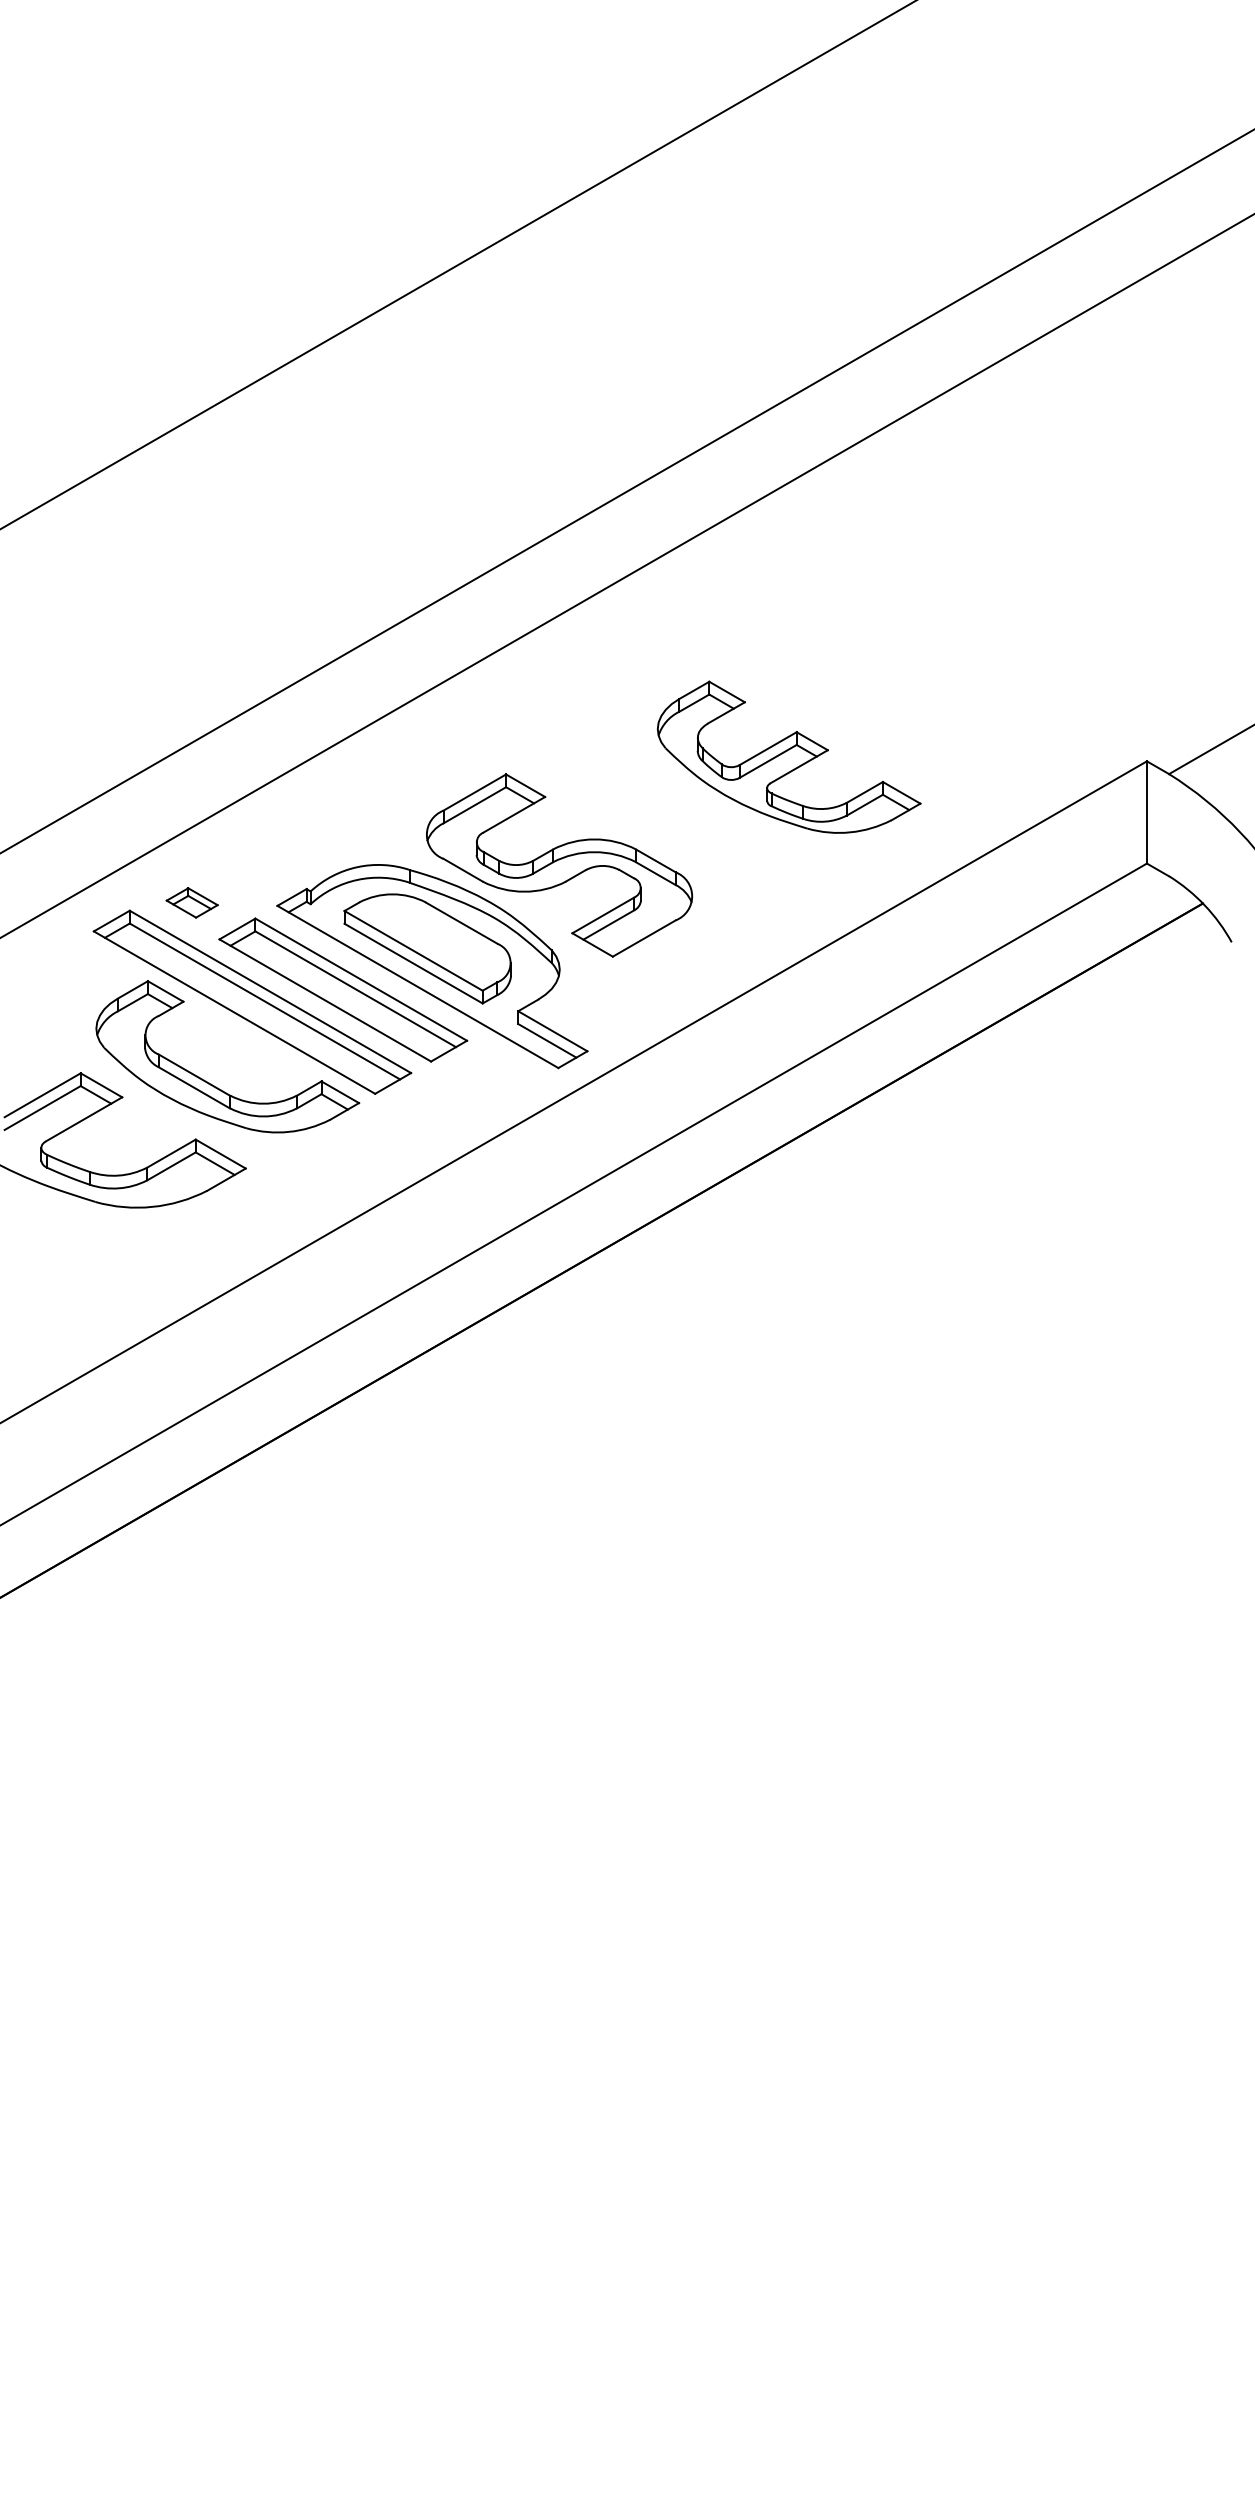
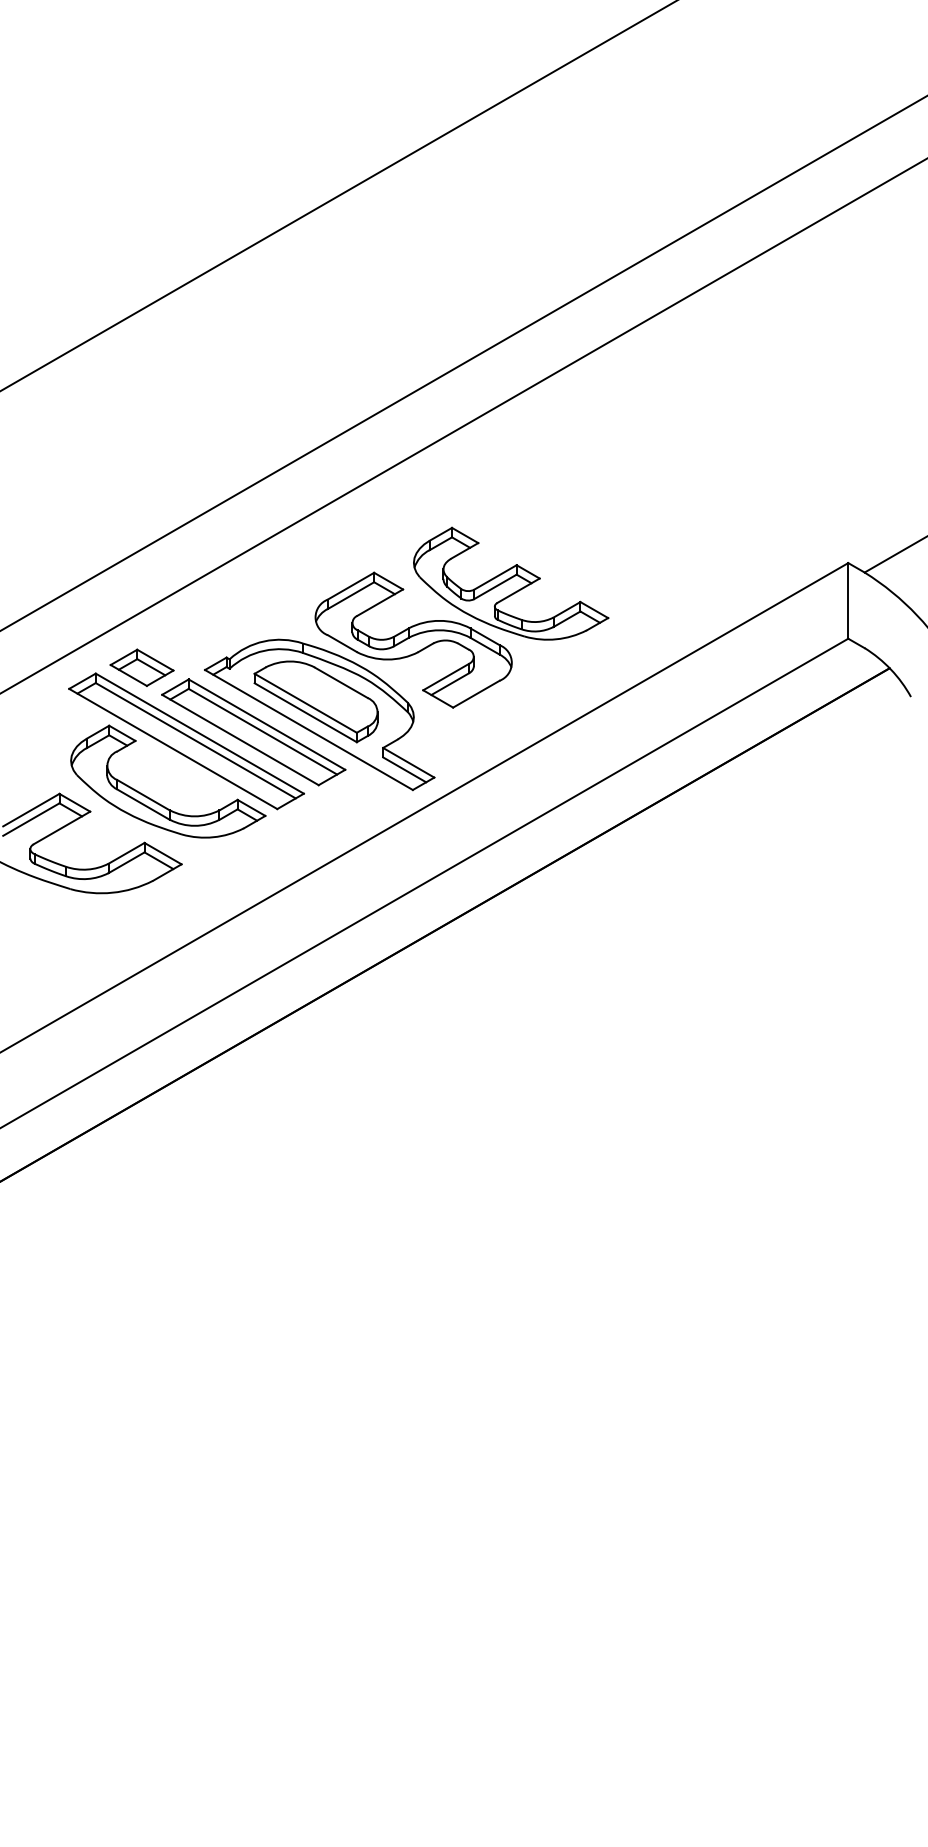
part: (788, 756) -> (510, 583), moved
part: (191, 902) -> (141, 667), size x1.67

